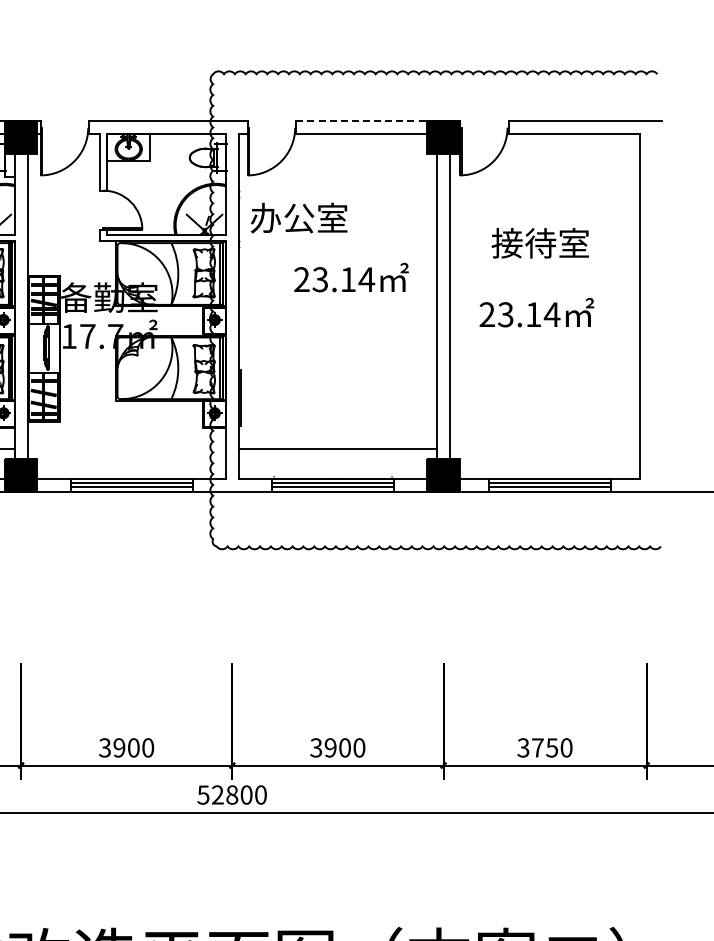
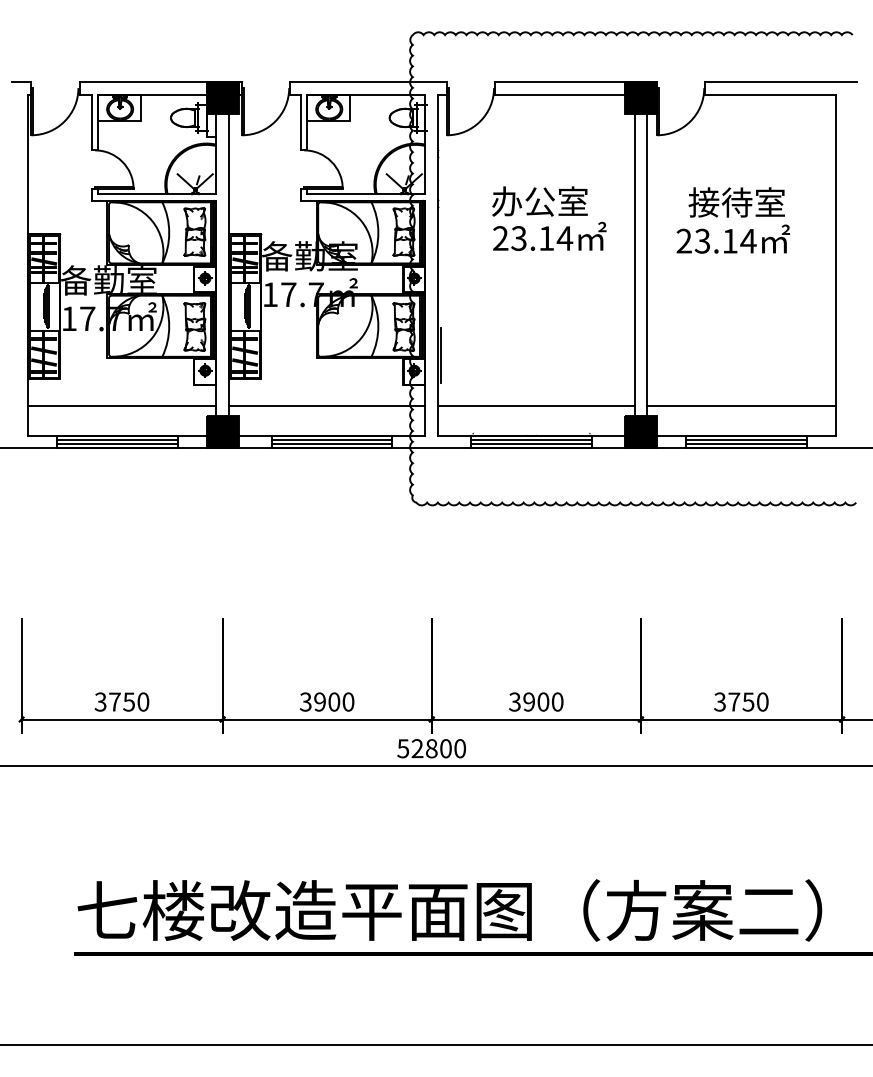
line: (362, 121) -> (560, 81), dashed -> solid
text: (298, 218) -> (539, 201), moved
text: (537, 311) -> (733, 238), moved
line: (126, 449) -> (327, 406), added
line: (545, 449) -> (741, 406), added

